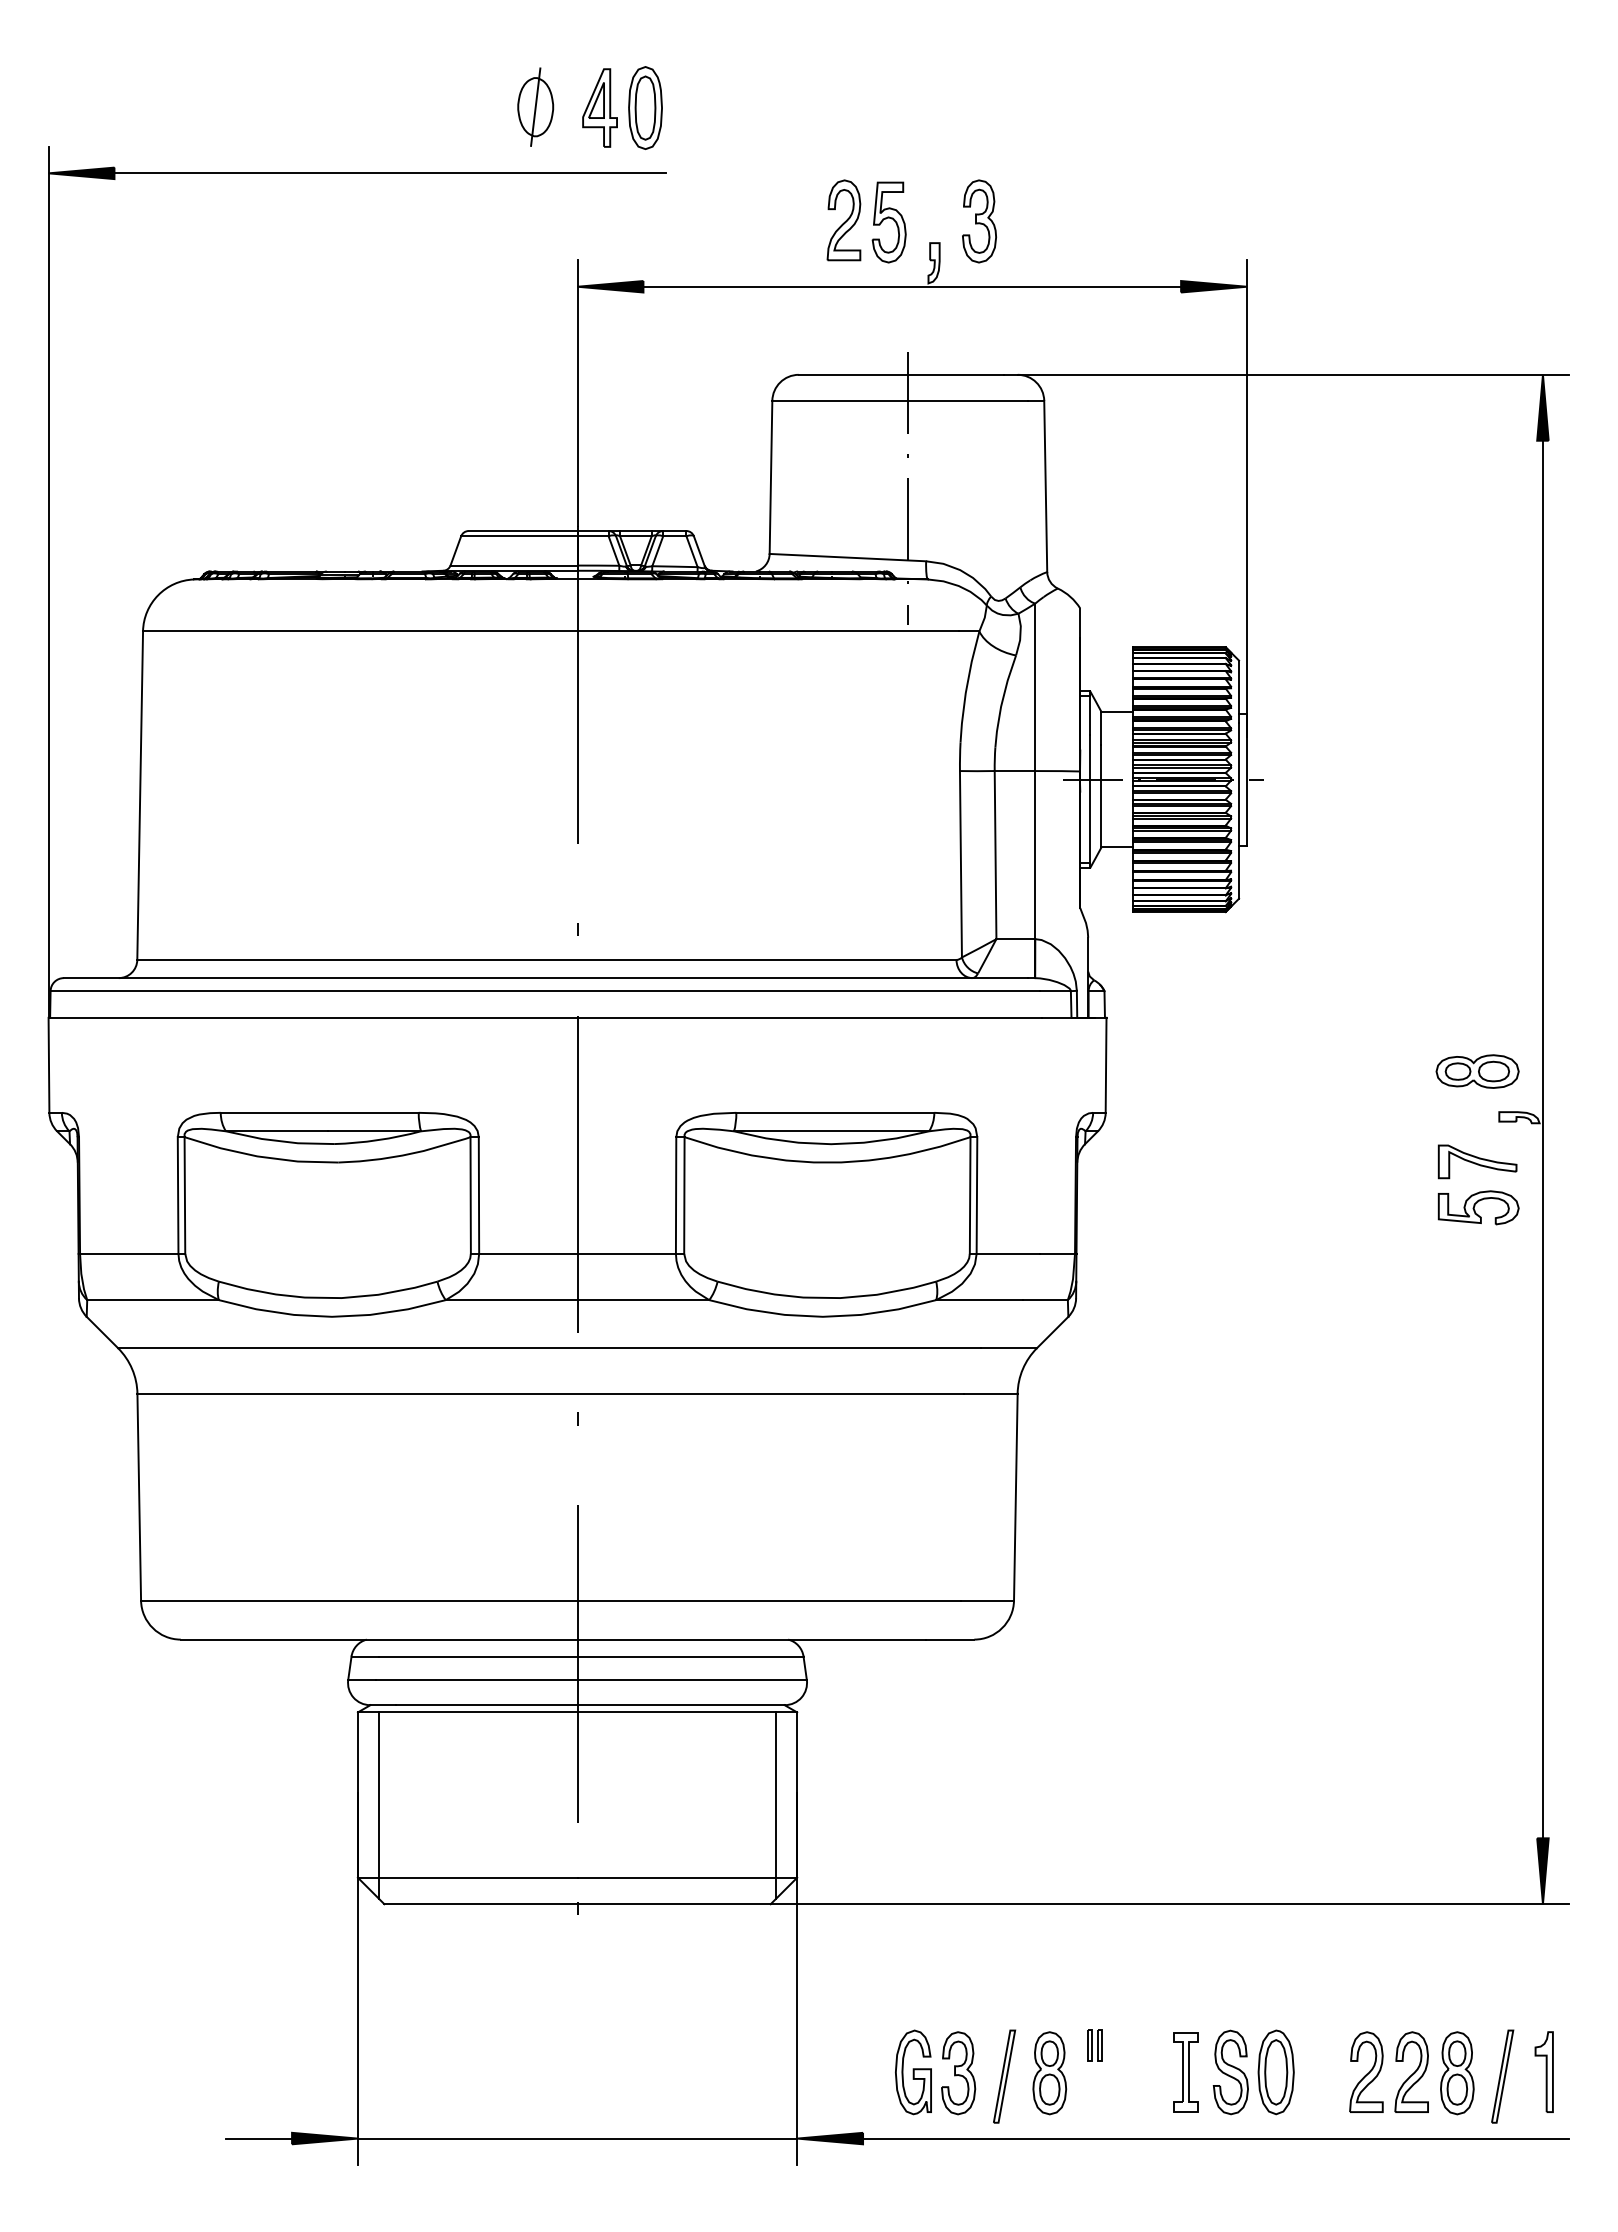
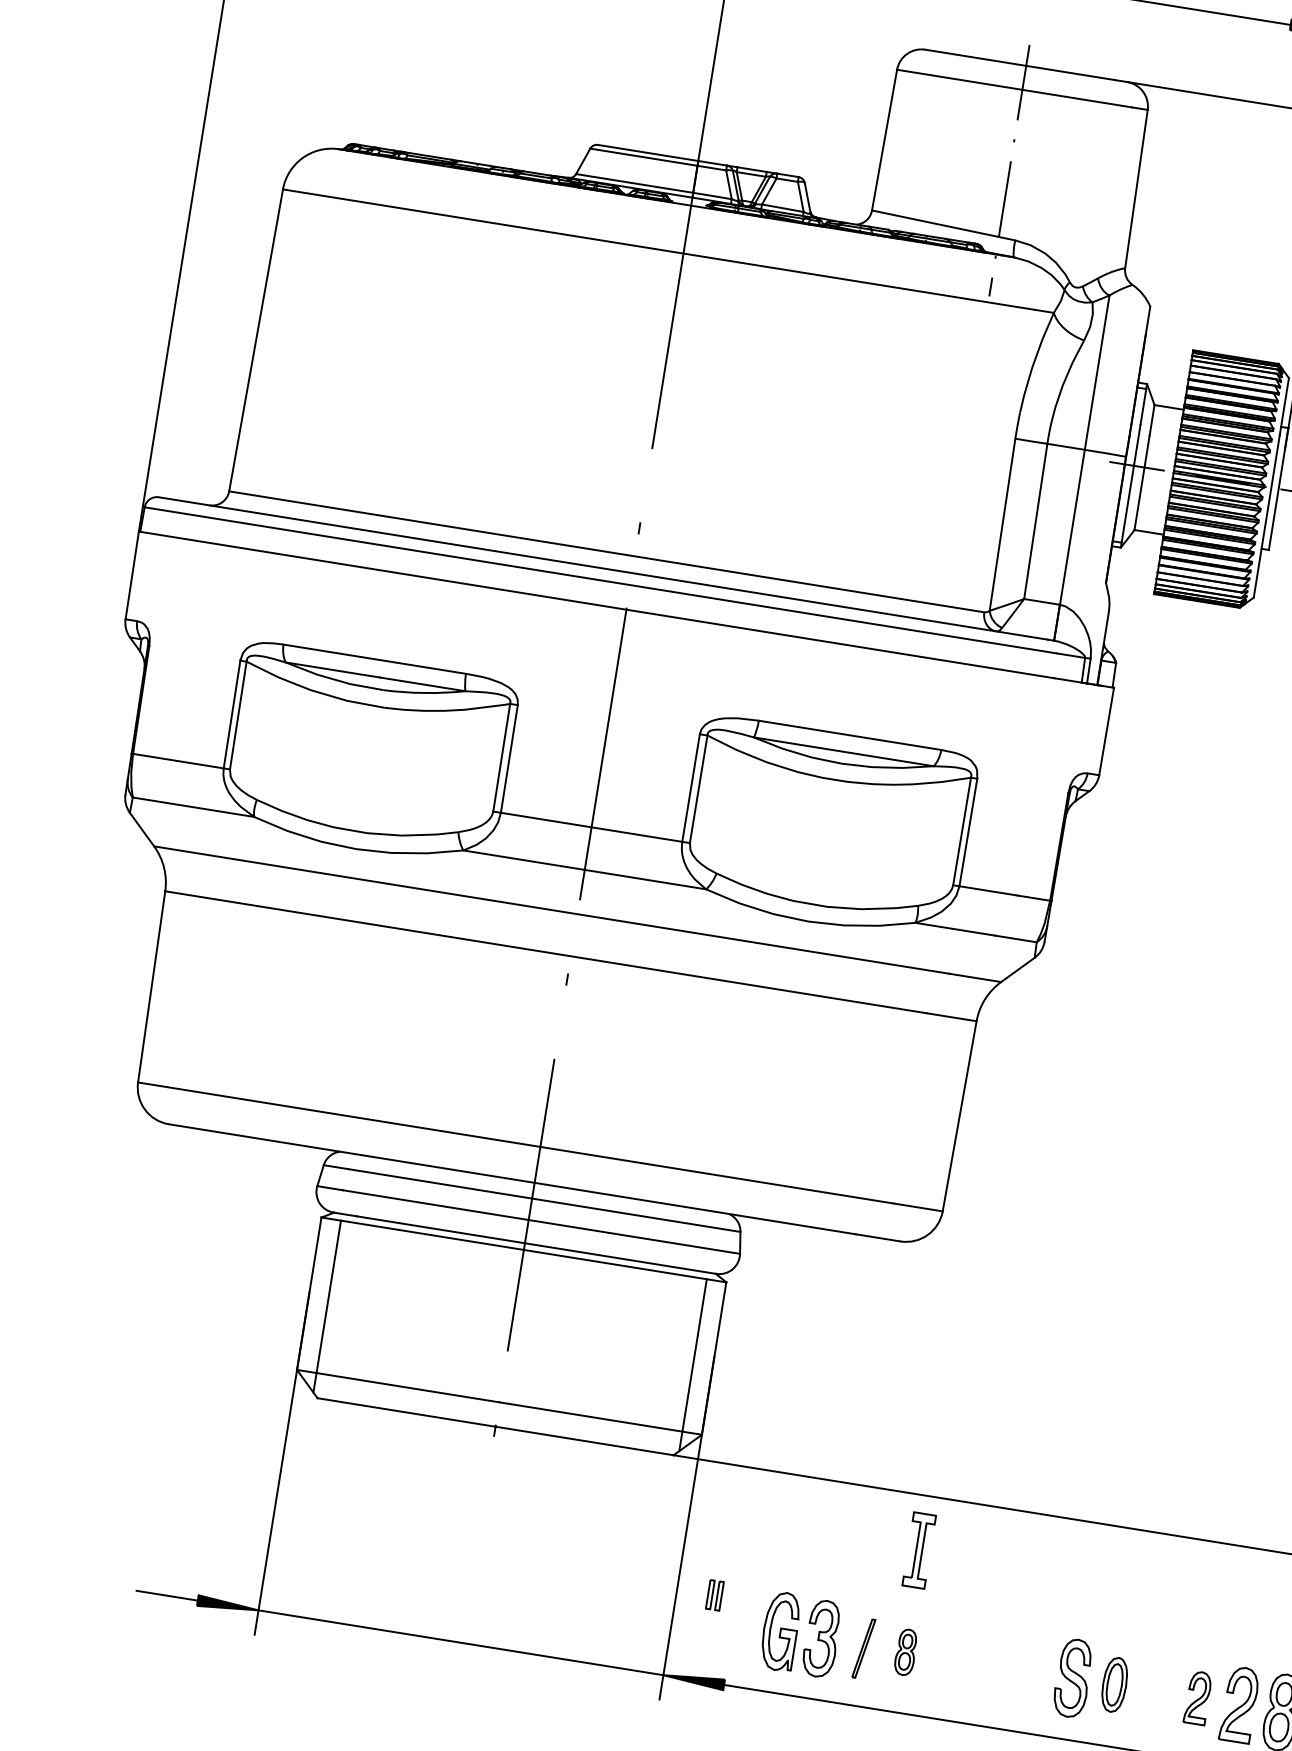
part: (1094, 2045) -> (714, 1595), moved
part: (1366, 2071) -> (1198, 1697), size x0.7
part: (1185, 2072) -> (919, 1550), moved
part: (1275, 2072) -> (1114, 1684), size x0.7
part: (1049, 2073) -> (905, 1652), size x0.6
part: (1004, 2076) -> (863, 1648), size x0.7

